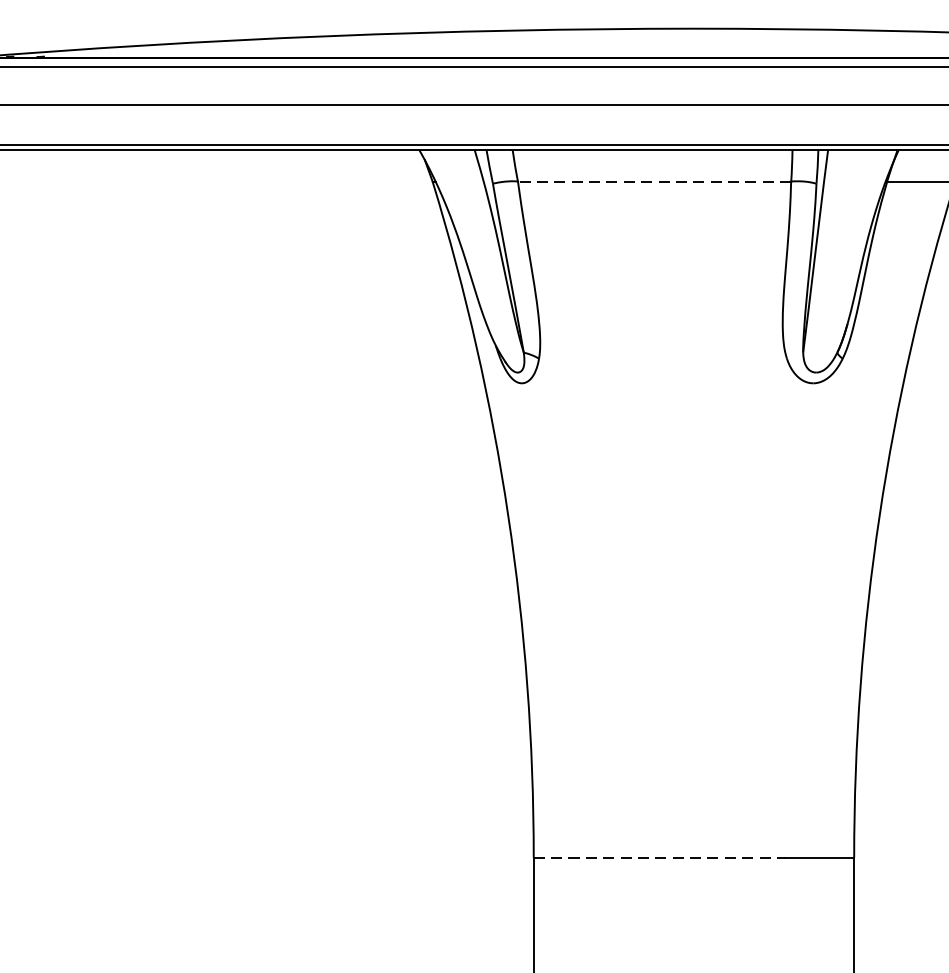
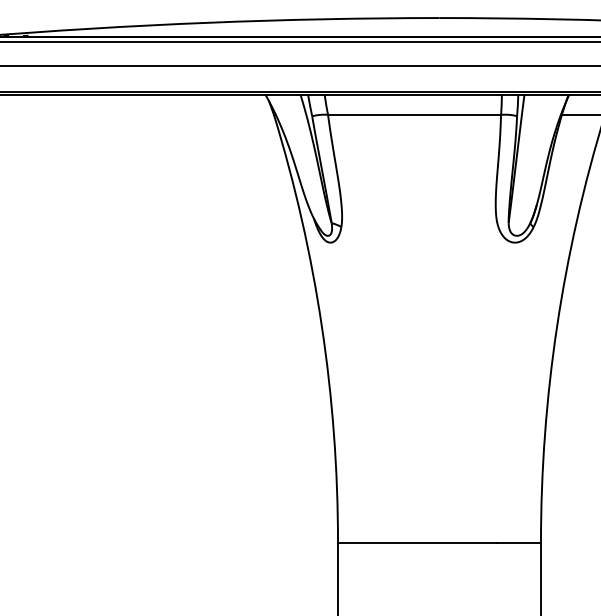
line: (654, 180) -> (414, 114), dashed -> solid
line: (659, 858) -> (417, 543), dashed -> solid

